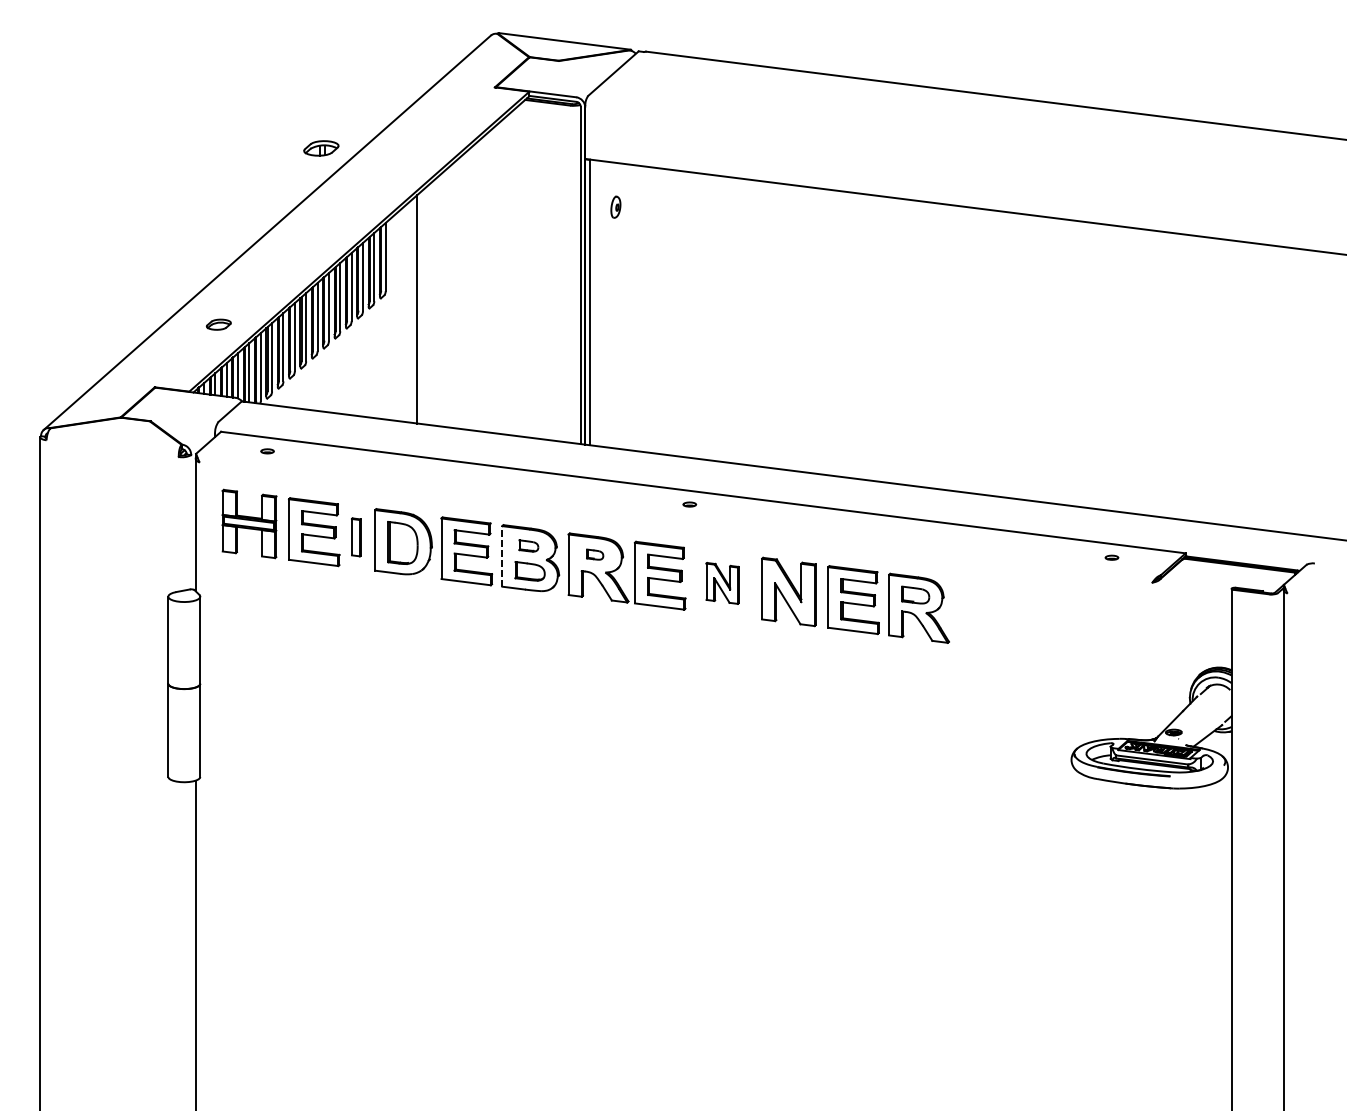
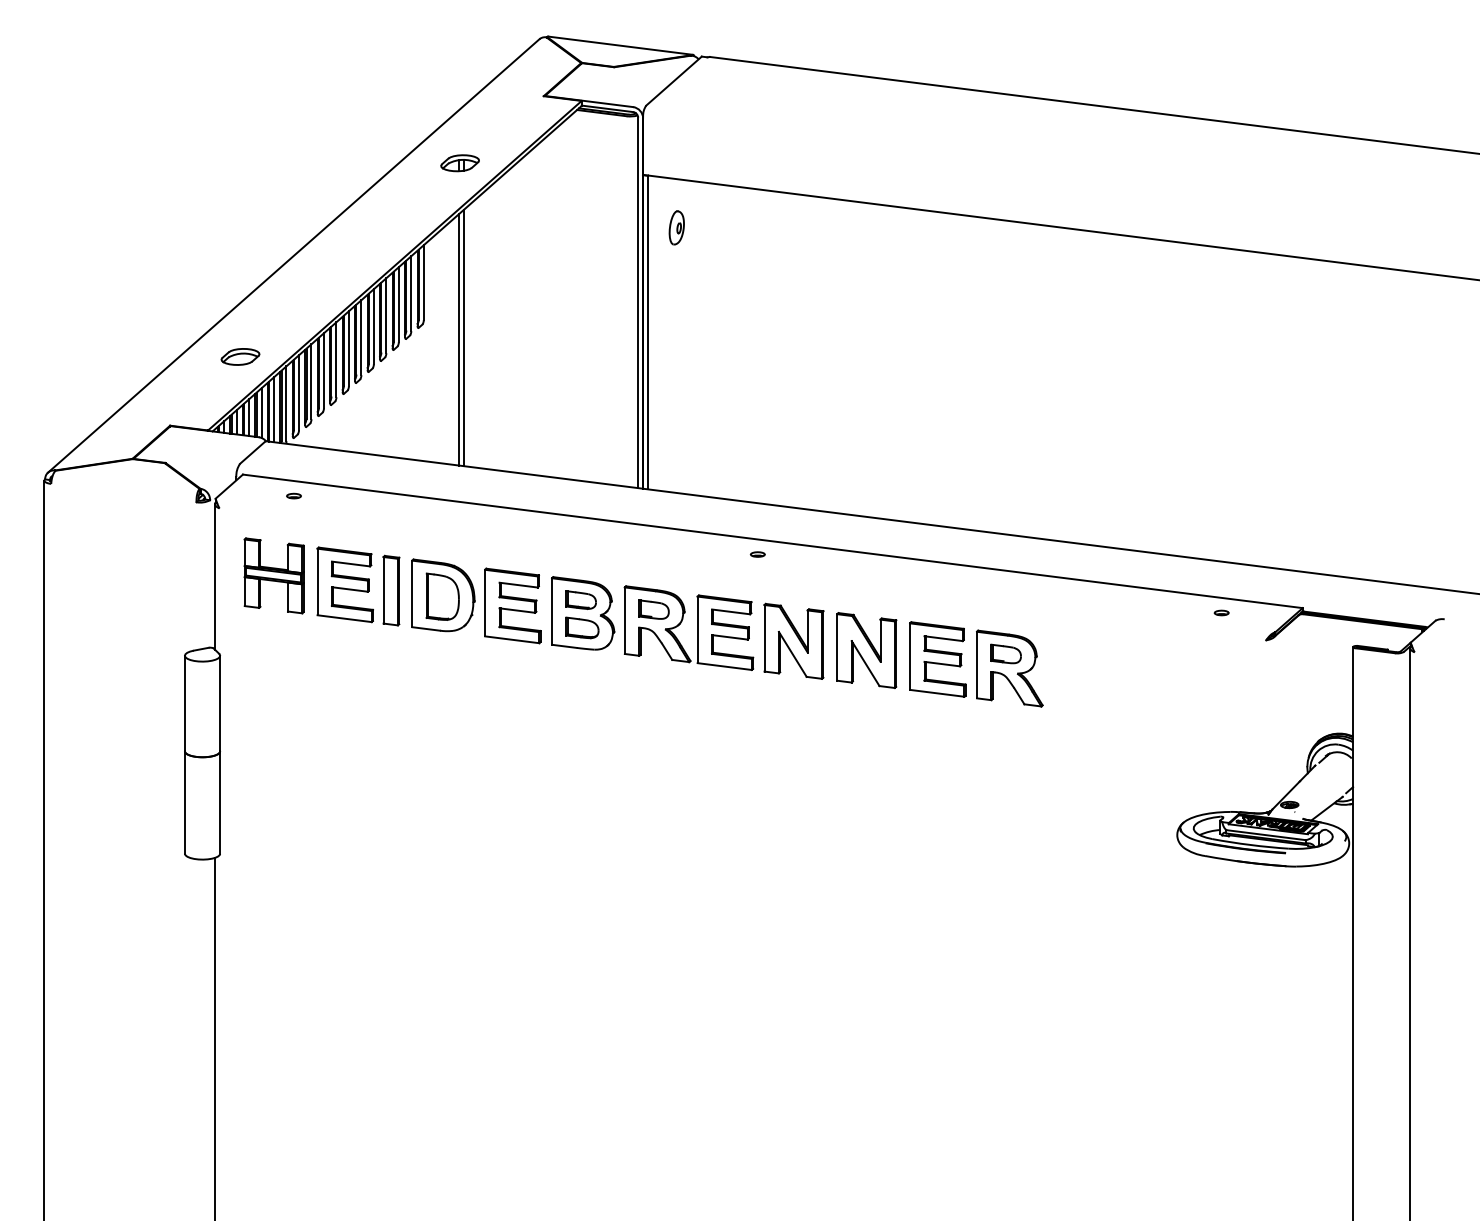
part: (320, 148) -> (459, 163), moved
part: (615, 206) -> (676, 227), size x1.43
line: (421, 307) -> (463, 338), added
part: (218, 324) -> (240, 356), size x1.43
part: (356, 537) -> (391, 590), size x1.67
part: (528, 545) -> (580, 599), size x1.43
part: (594, 554) -> (653, 609), size x1.67
line: (502, 556) -> (552, 611), dashed -> solid
part: (722, 582) -> (793, 640), size x1.67

